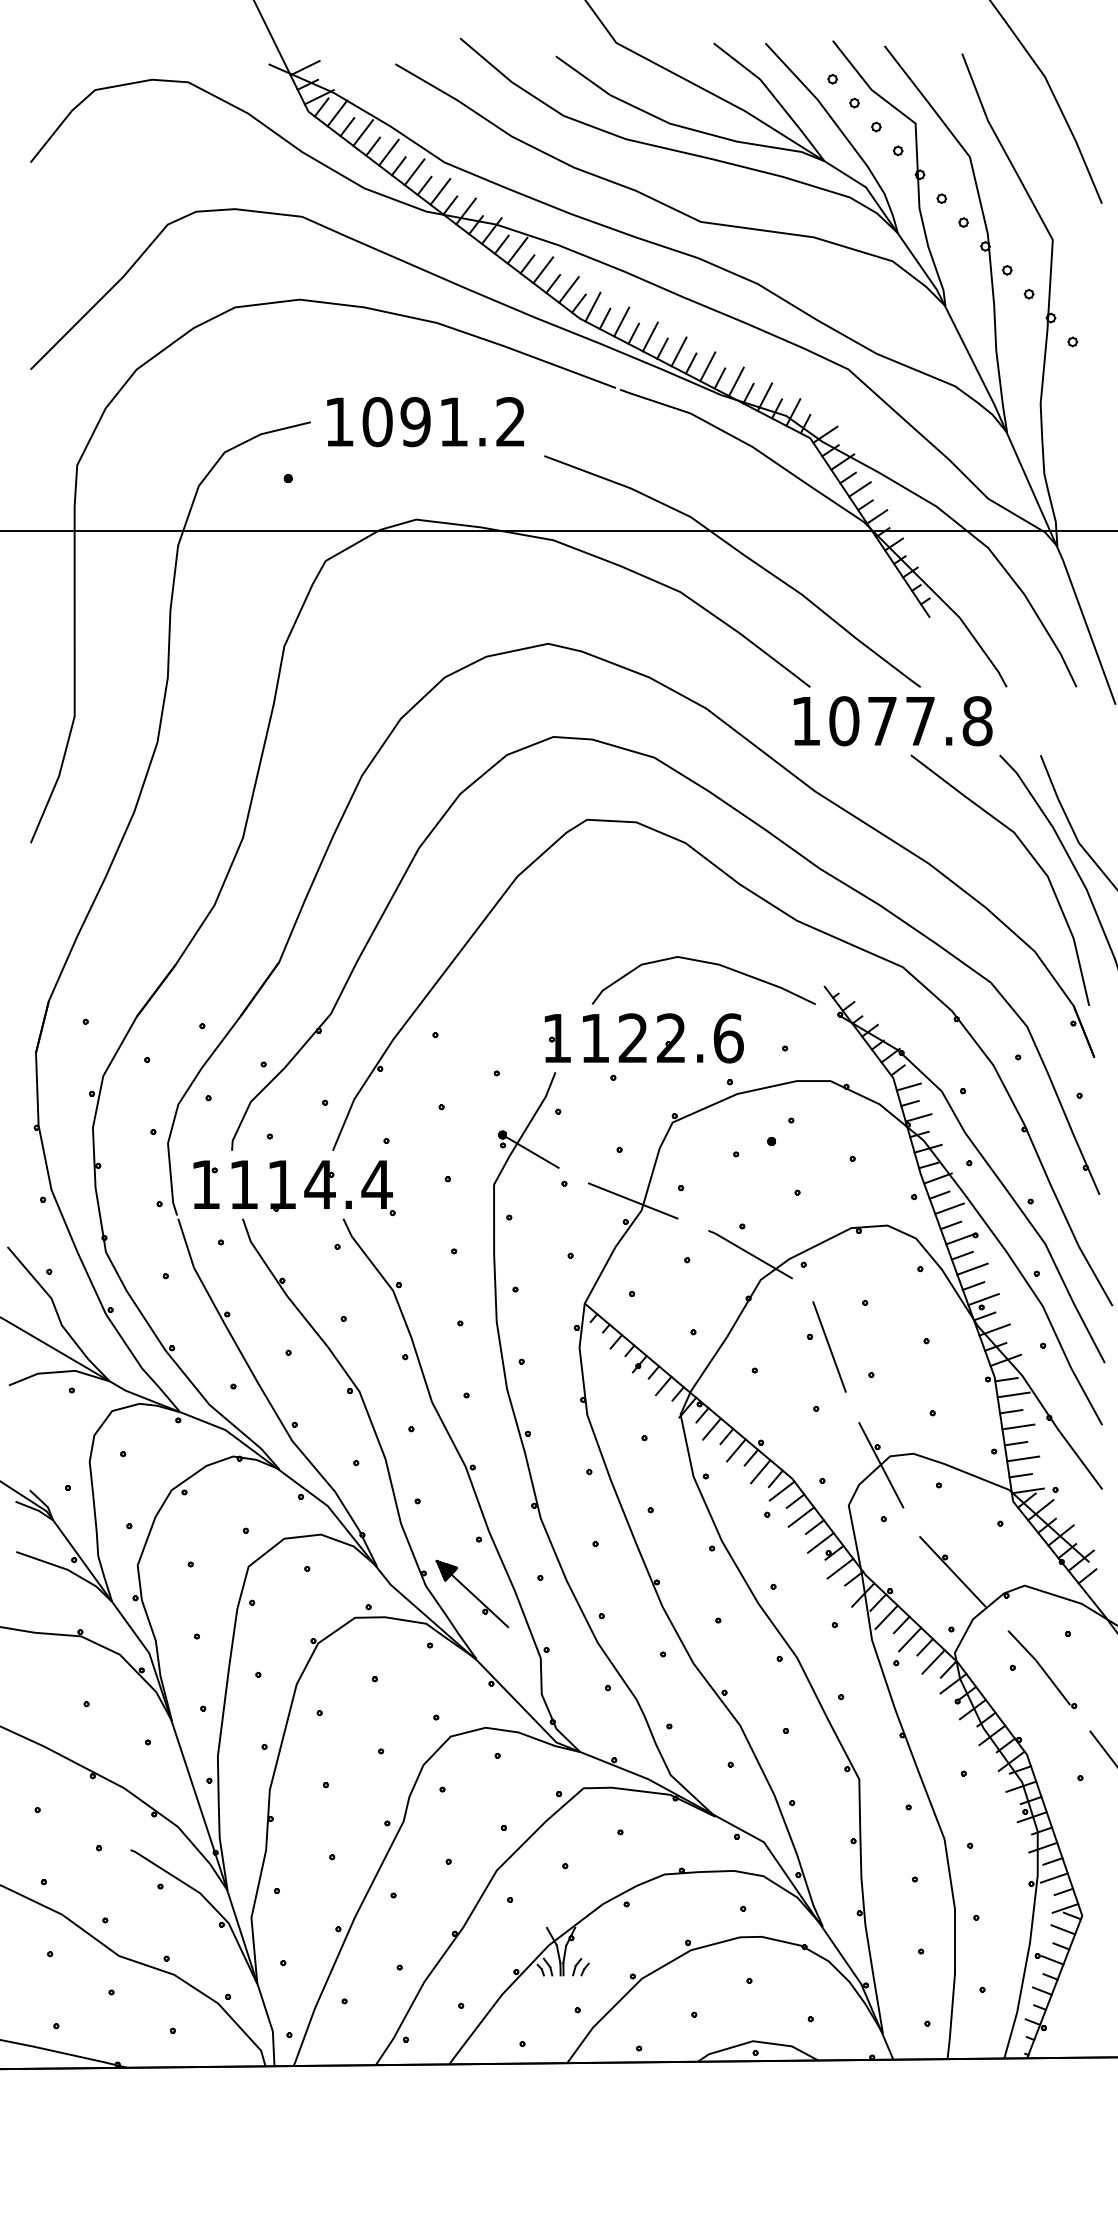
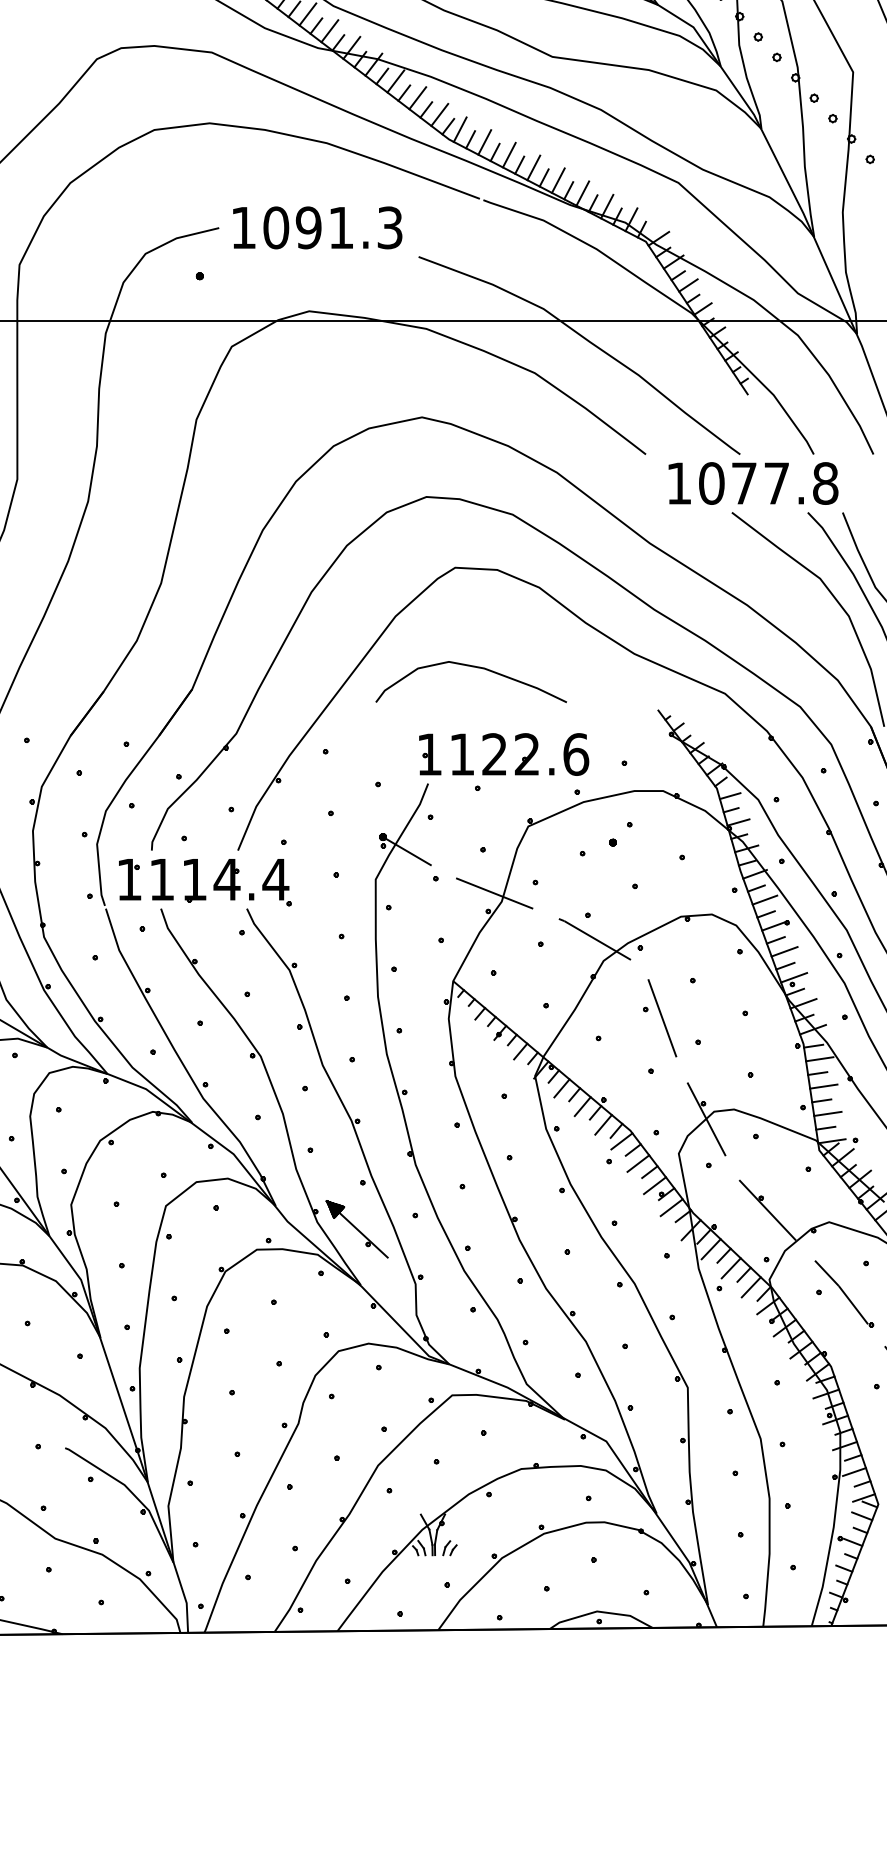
text: (510, 422) -> (389, 228), 1091.2 -> 1091.3
text: (892, 721) -> (752, 483), moved
curve: (706, 963) -> (473, 667), moved

